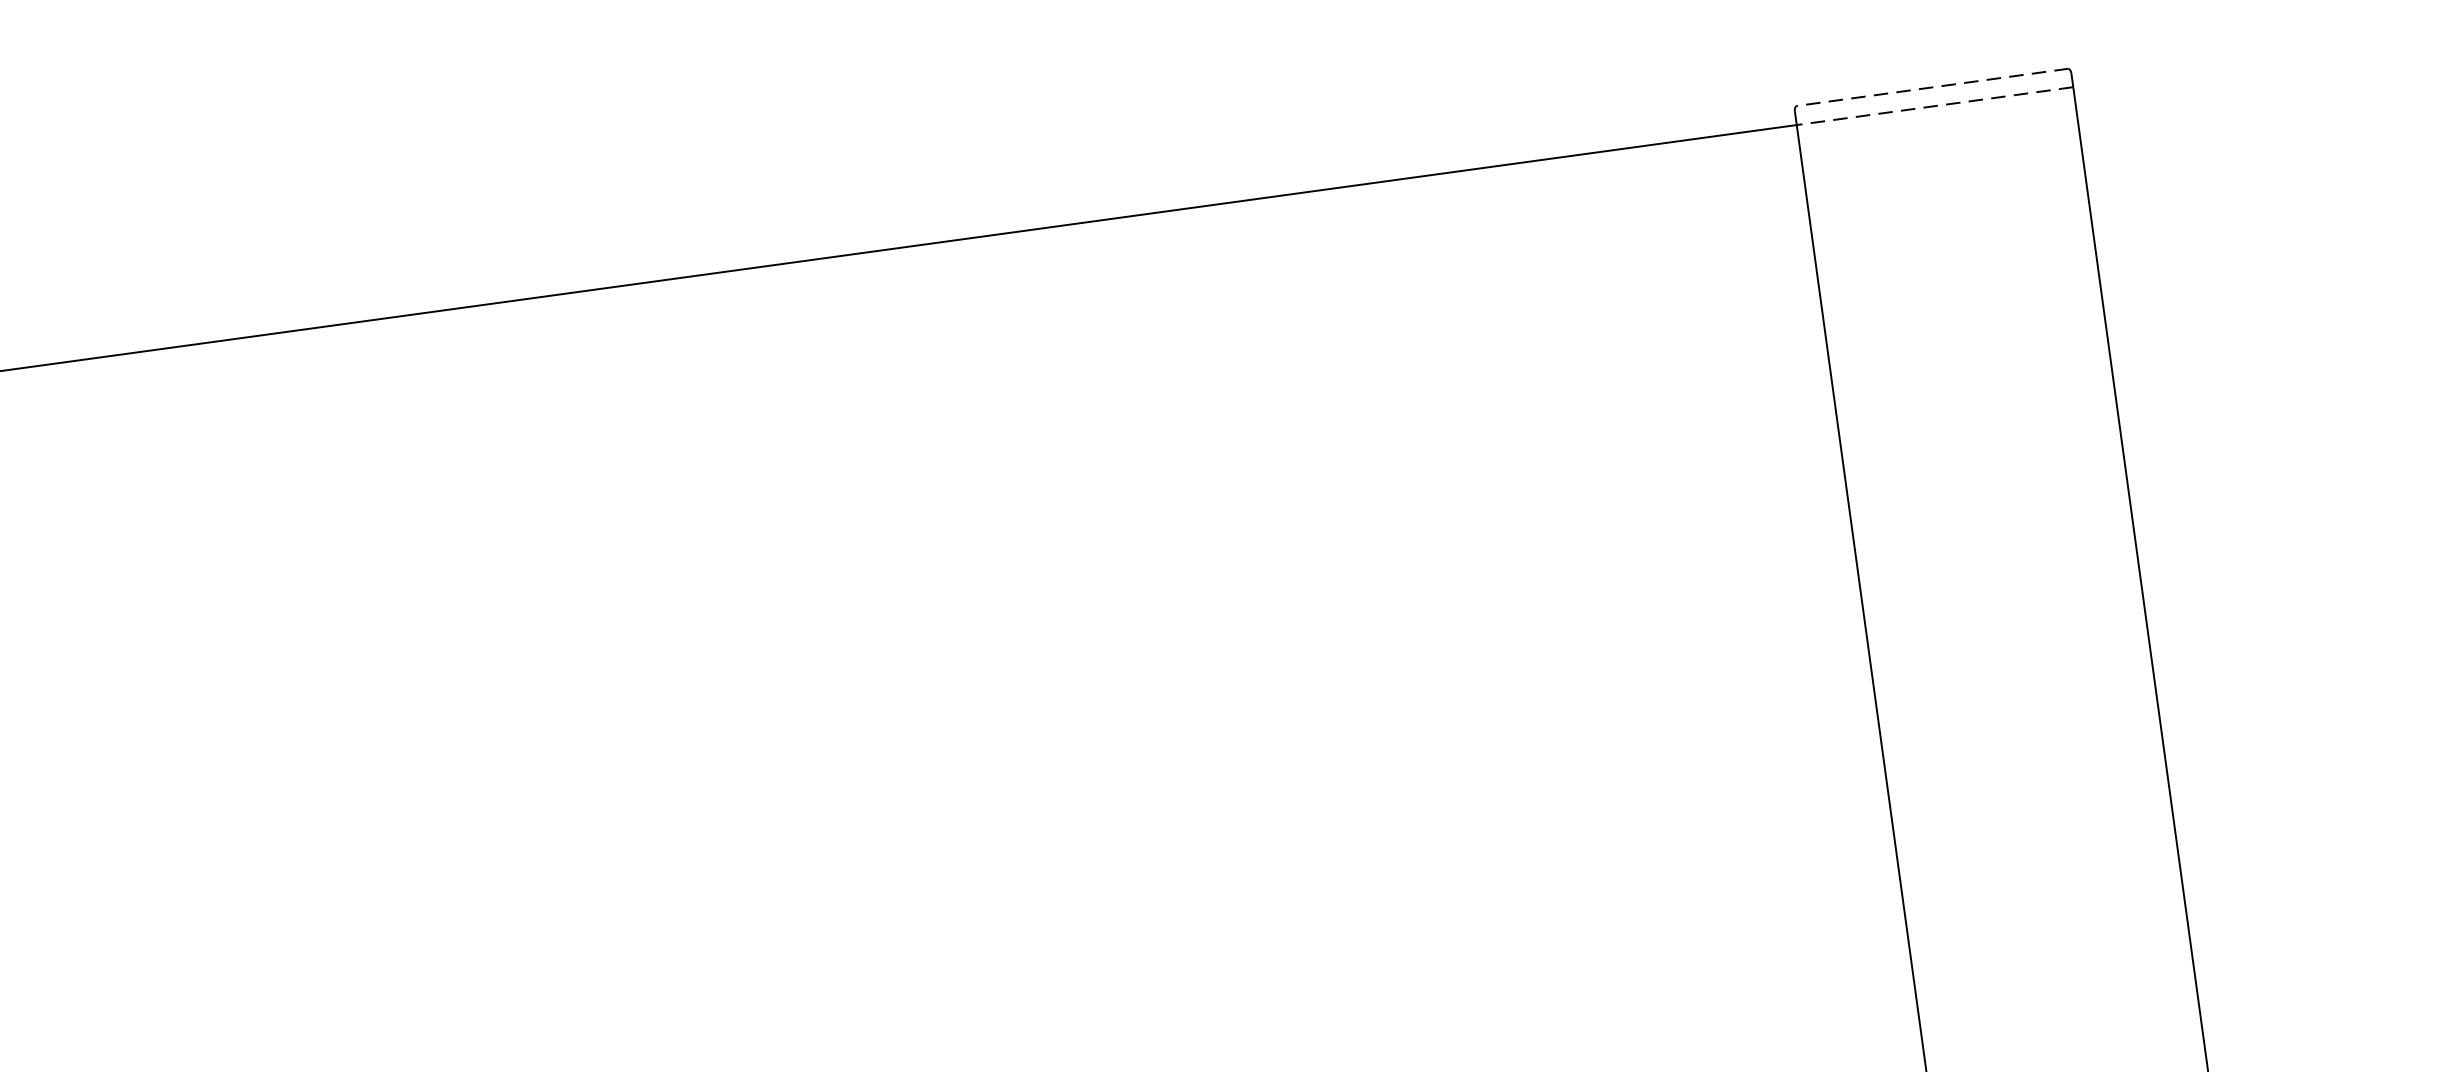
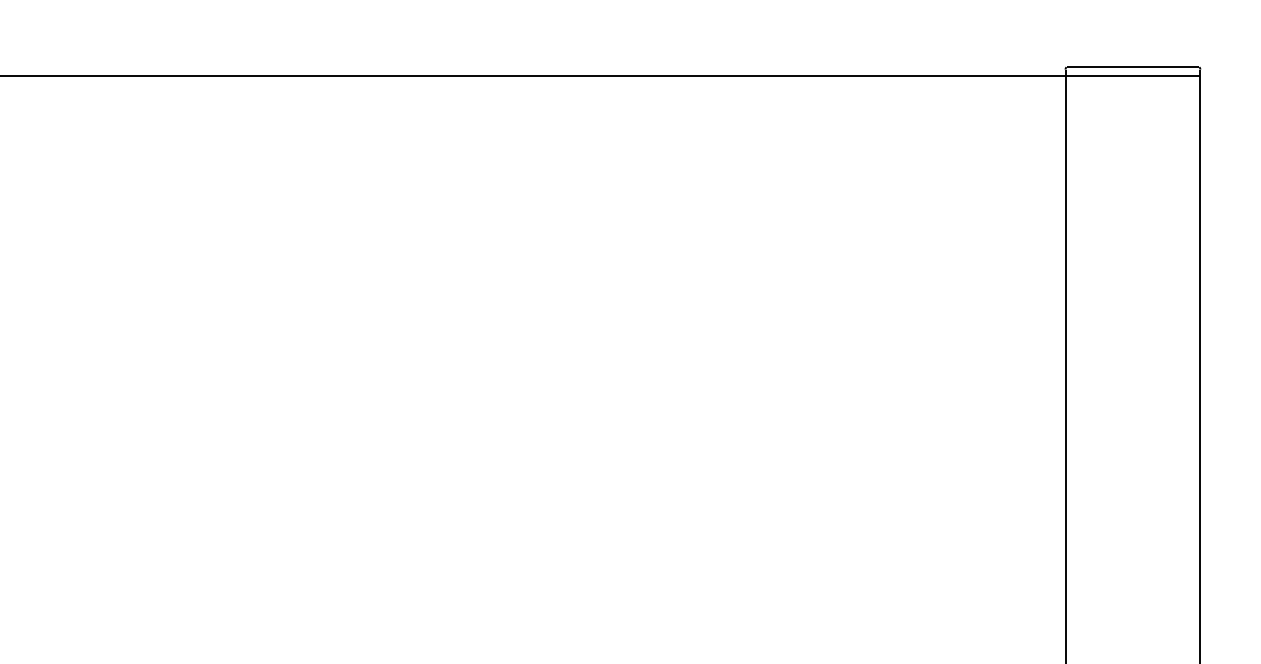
line: (1931, 88) -> (1132, 67), dashed -> solid
line: (1934, 106) -> (1132, 76), dashed -> solid

